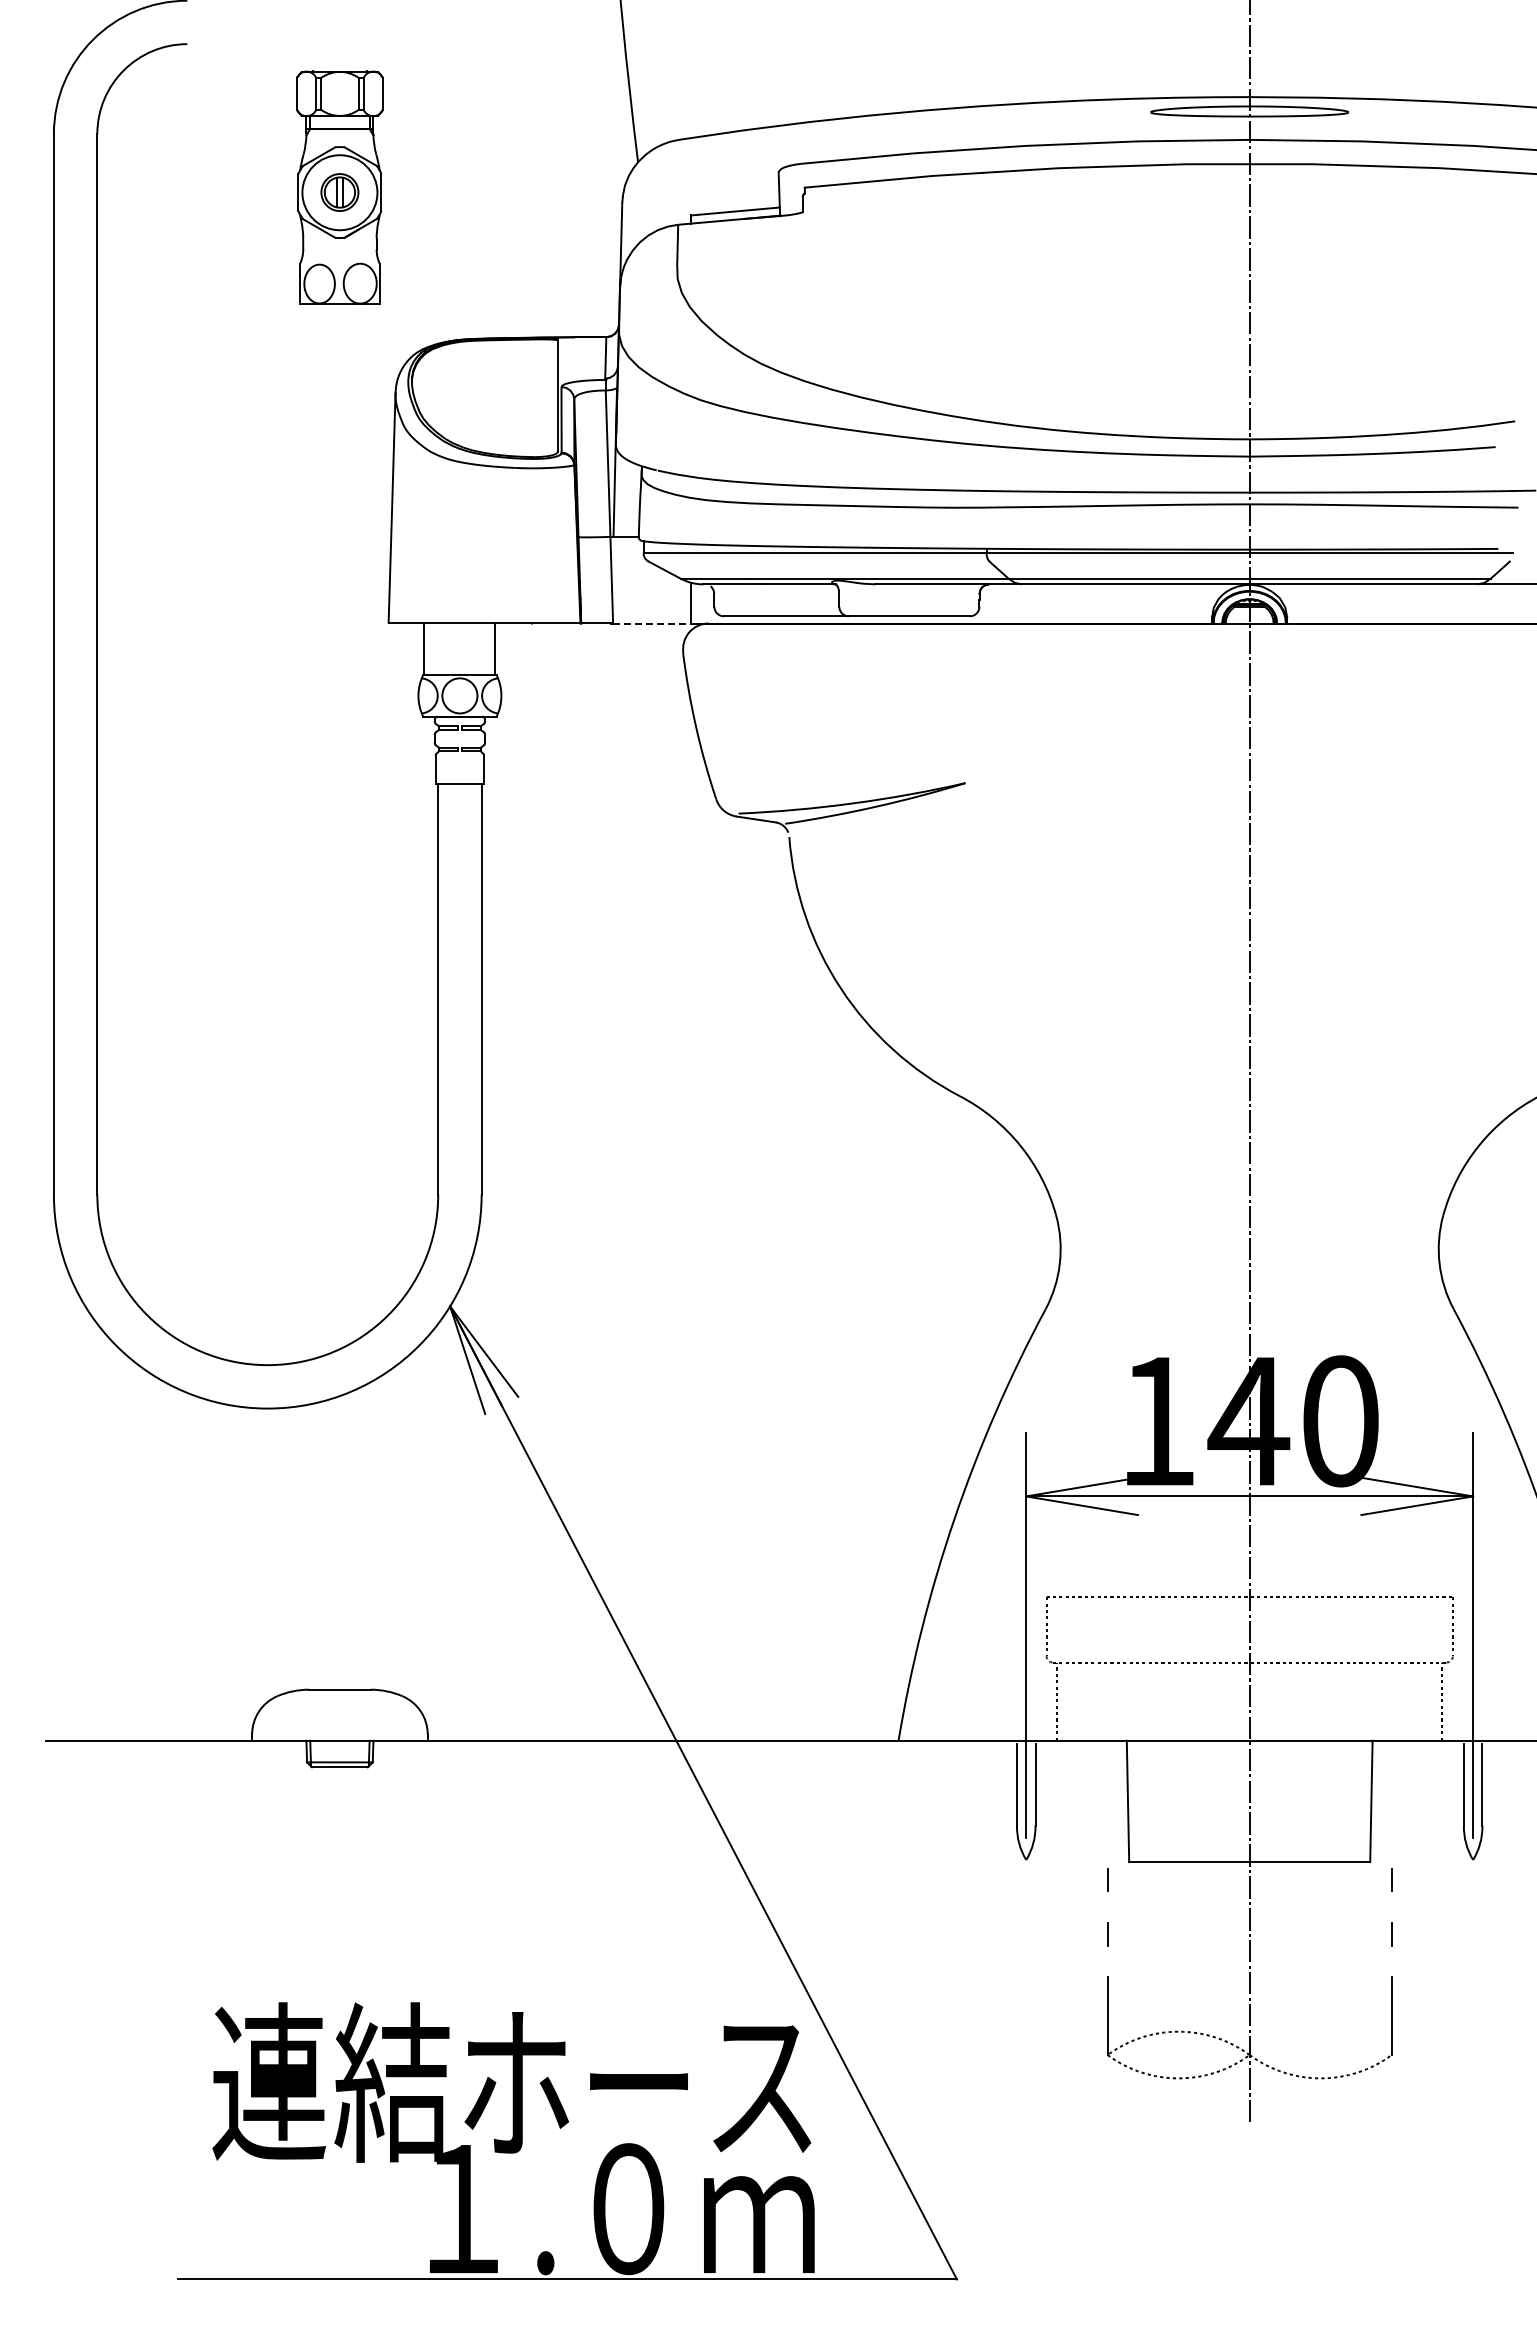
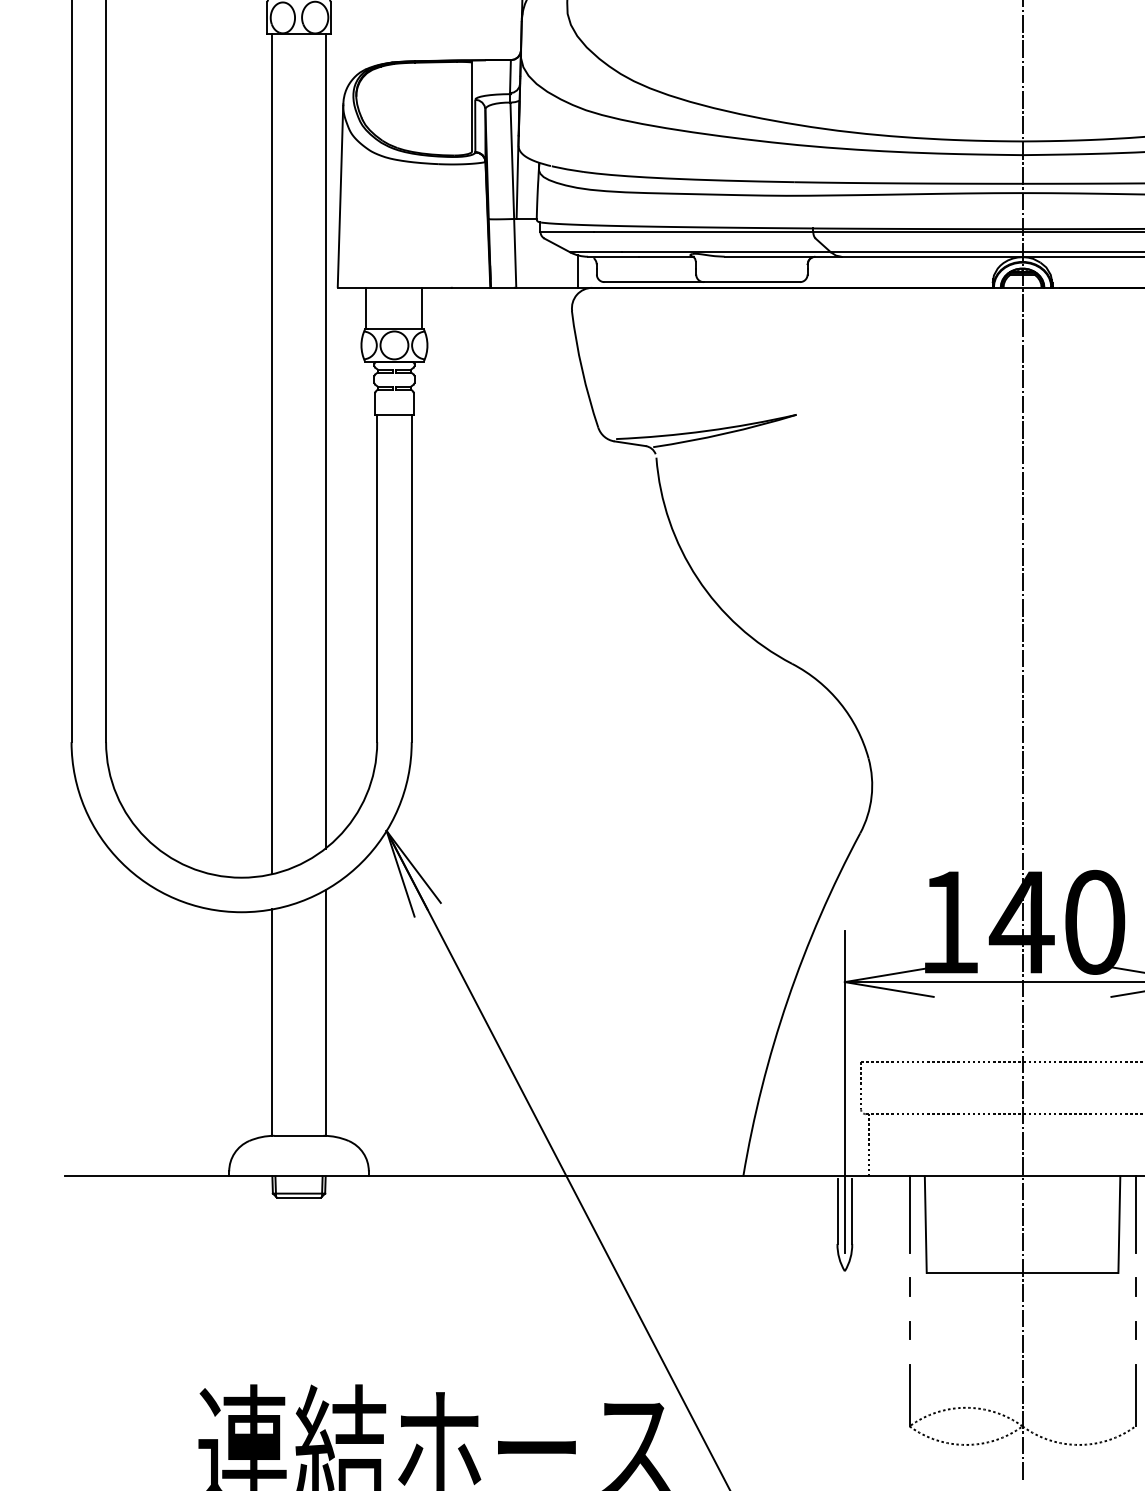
line: (652, 623) -> (547, 287), dashed -> solid
line: (373, 816) -> (325, 441), added
line: (306, 832) -> (272, 454), added
line: (373, 1534) -> (325, 1012), added
line: (306, 1547) -> (272, 1022), added
line: (1107, 1788) -> (909, 1214), added
line: (1391, 1788) -> (1135, 1214), added

